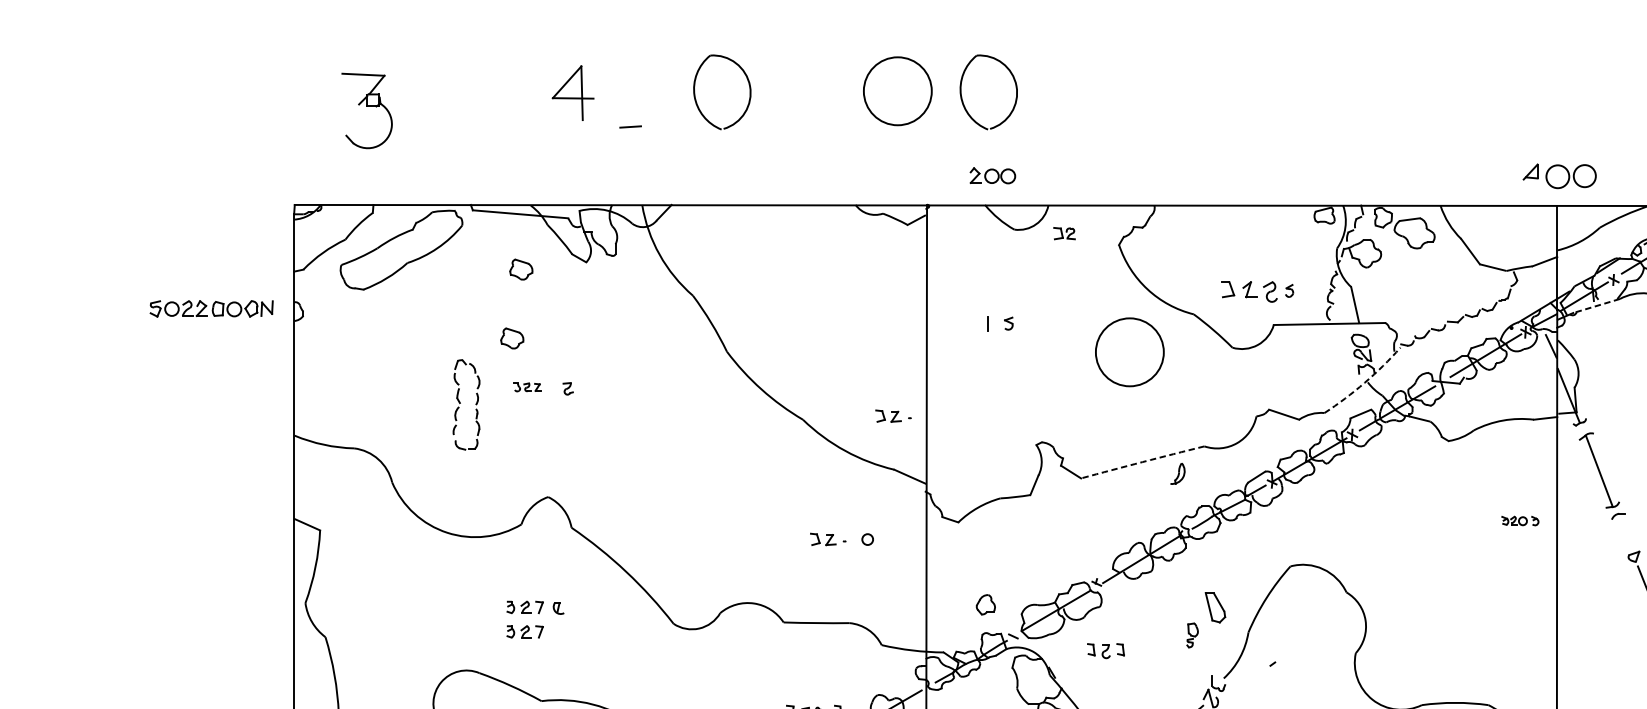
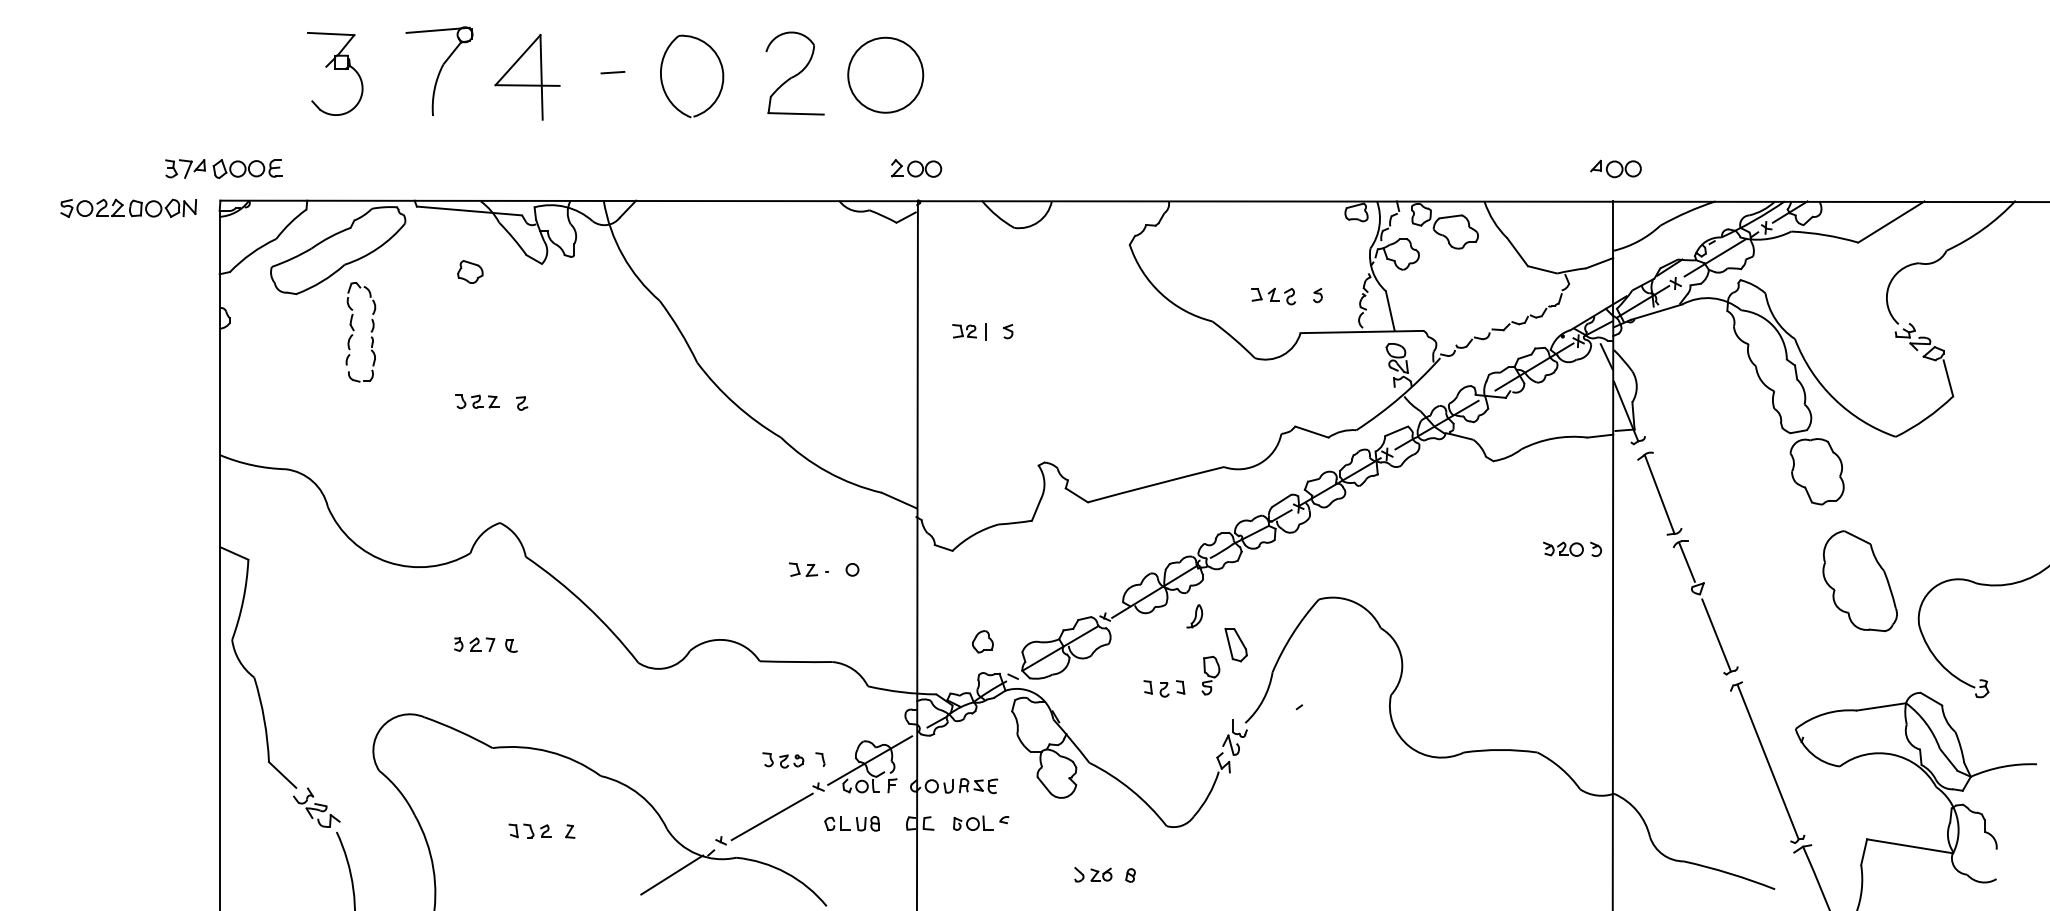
part: (493, 86) -> (439, 70), added
part: (1015, 86) -> (1015, 70), removed
part: (815, 89) -> (794, 73), added
part: (573, 93) -> (527, 77), size x1.43
part: (367, 110) -> (335, 73), moved
line: (630, 126) -> (612, 72), moved
part: (297, 175) -> (223, 168), added
part: (992, 175) -> (916, 168), moved
part: (1559, 175) -> (1615, 168), size x0.62
part: (1064, 233) -> (964, 331), moved
part: (1249, 291) -> (1273, 296), size x0.71
line: (1596, 306) -> (1656, 312), dashed -> solid
part: (211, 308) -> (128, 207), moved
part: (512, 338) -> (460, 347), removed
circle: (1129, 351) -> (1141, 362), removed
arc: (1364, 382) -> (1400, 396), dashed -> solid
part: (527, 386) -> (477, 401), size x1.43
part: (460, 403) -> (354, 330), moved
part: (893, 415) -> (881, 433), removed
arc: (1142, 462) -> (1155, 484), dashed -> solid
part: (1177, 473) -> (1194, 616), moved
part: (1520, 521) -> (1572, 549), size x1.43
line: (1623, 532) -> (1686, 562), added
part: (525, 631) -> (474, 671), removed
part: (1192, 635) -> (1210, 675), size x1.43
part: (1106, 650) -> (1164, 688), moved

